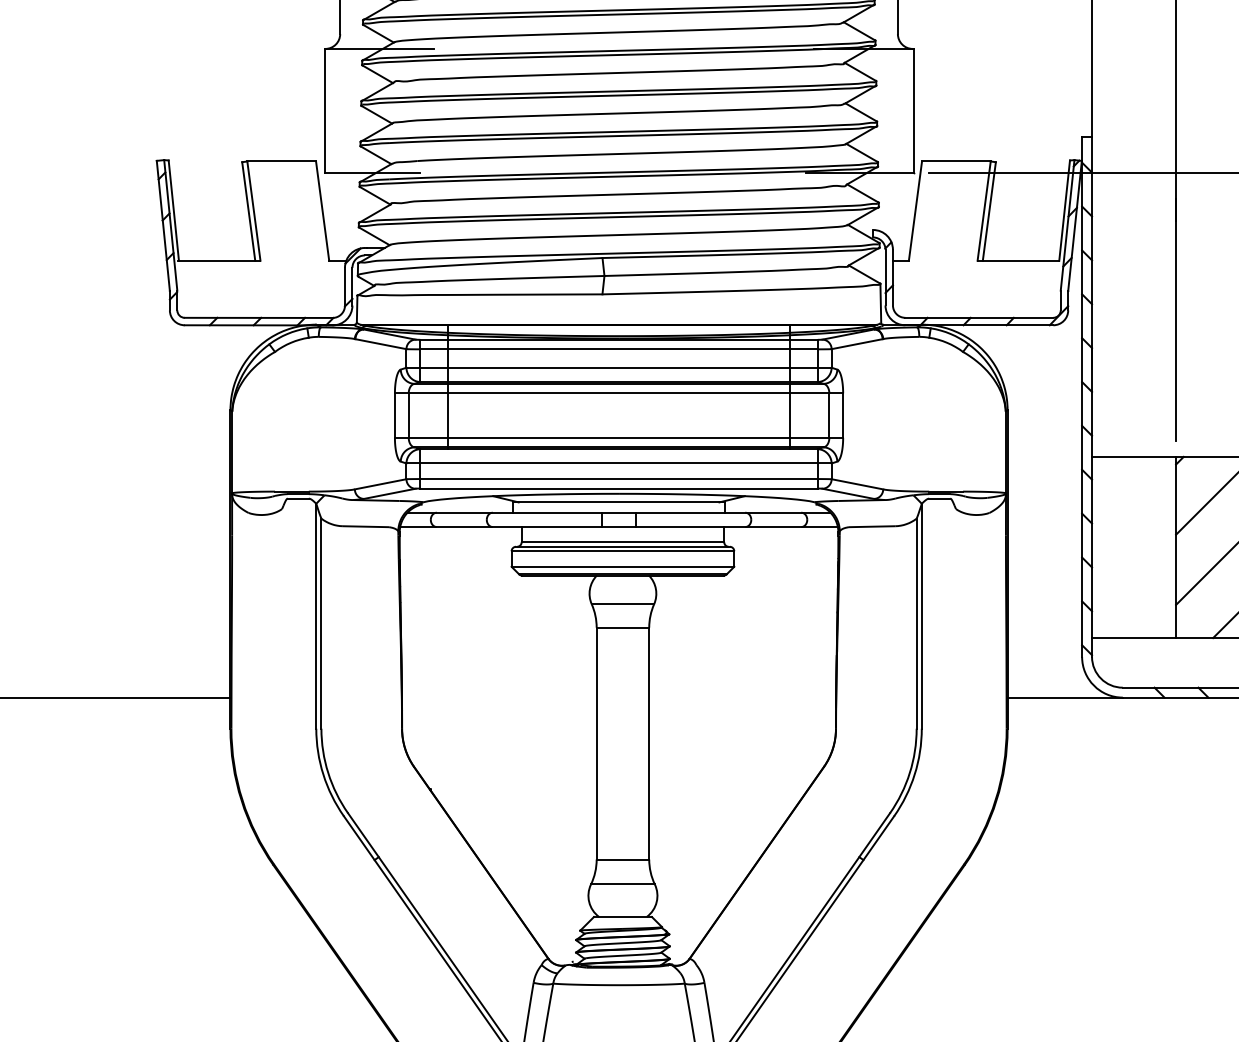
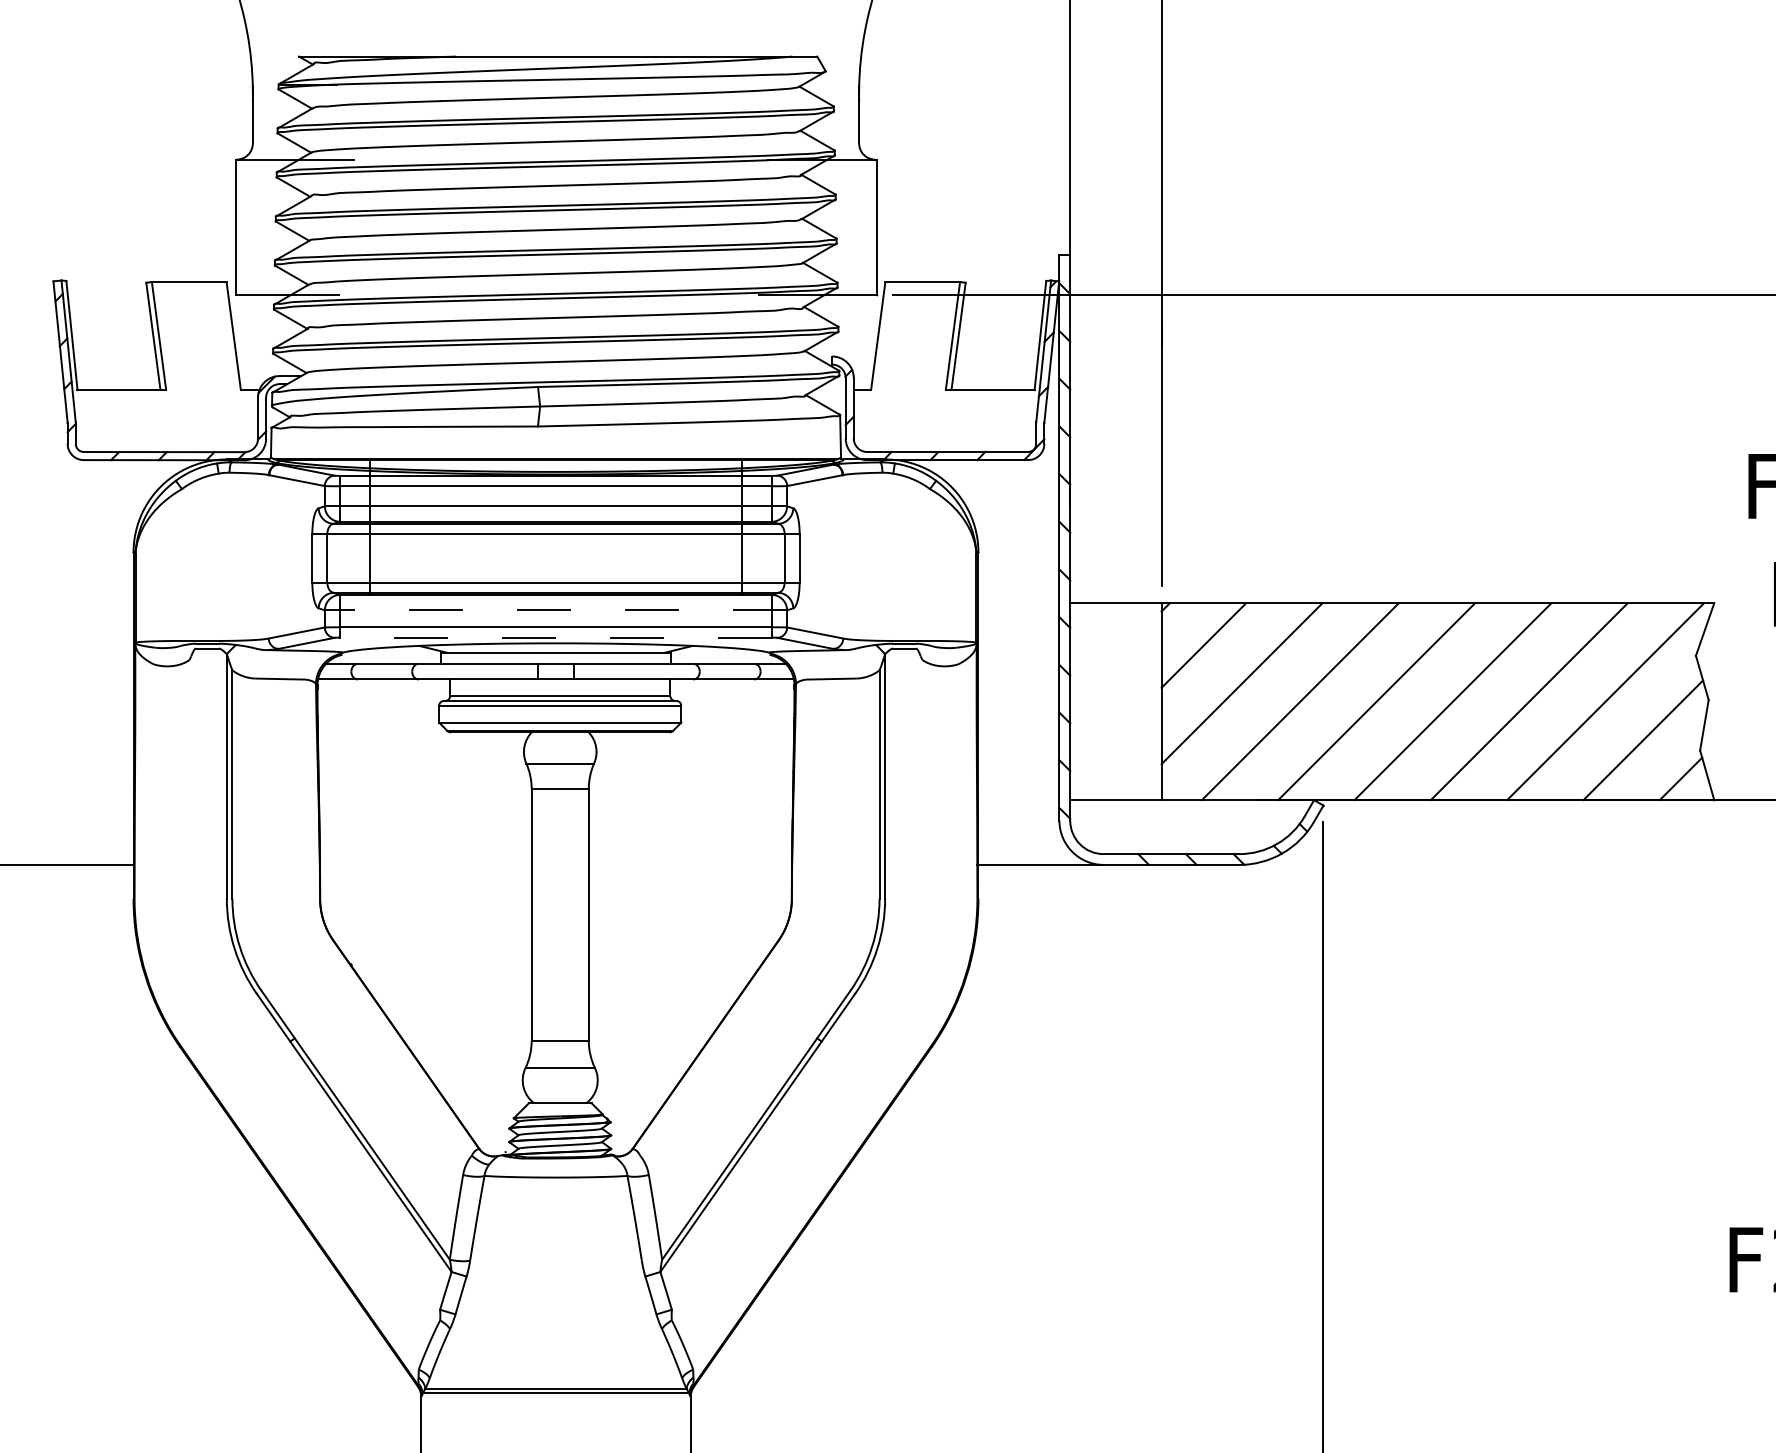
line: (618, 463) -> (555, 610), solid -> dashed
line: (618, 488) -> (555, 637), solid -> dashed

